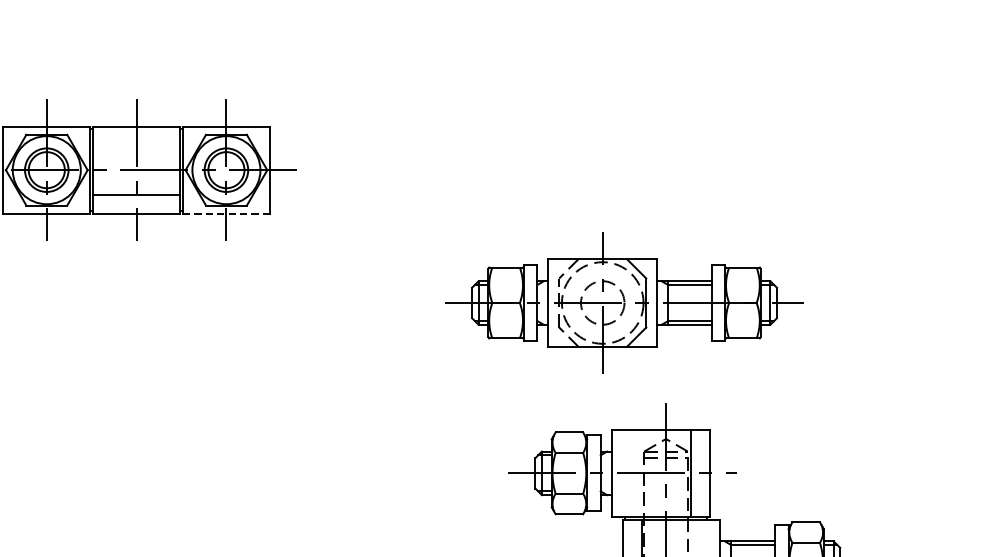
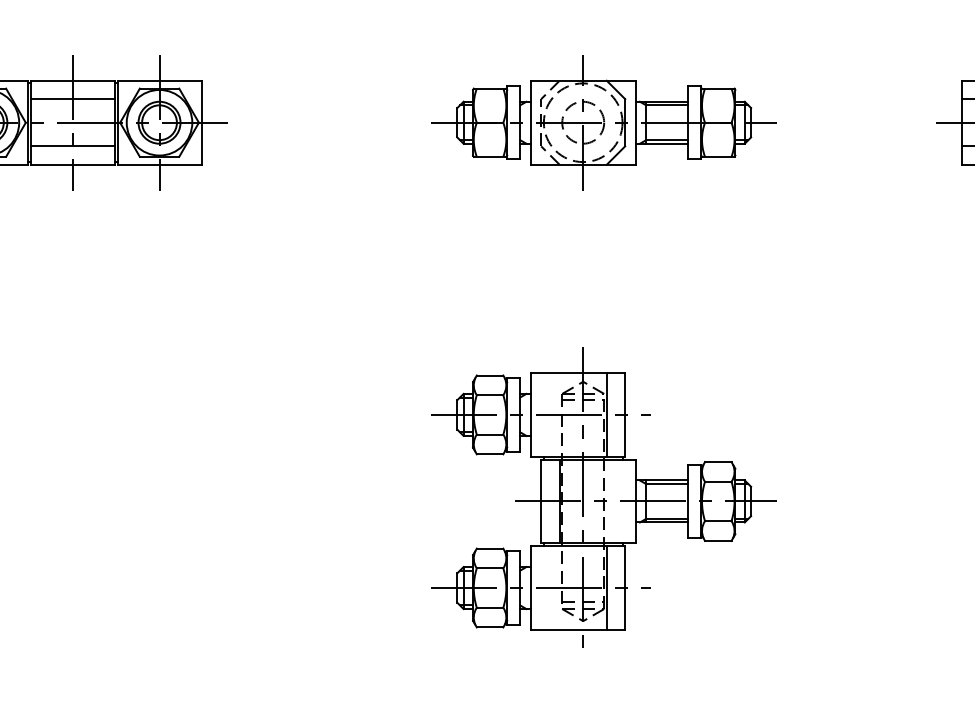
line: (136, 146) -> (72, 99), added
line: (226, 213) -> (159, 164), dashed -> solid
part: (623, 302) -> (603, 122), moved

